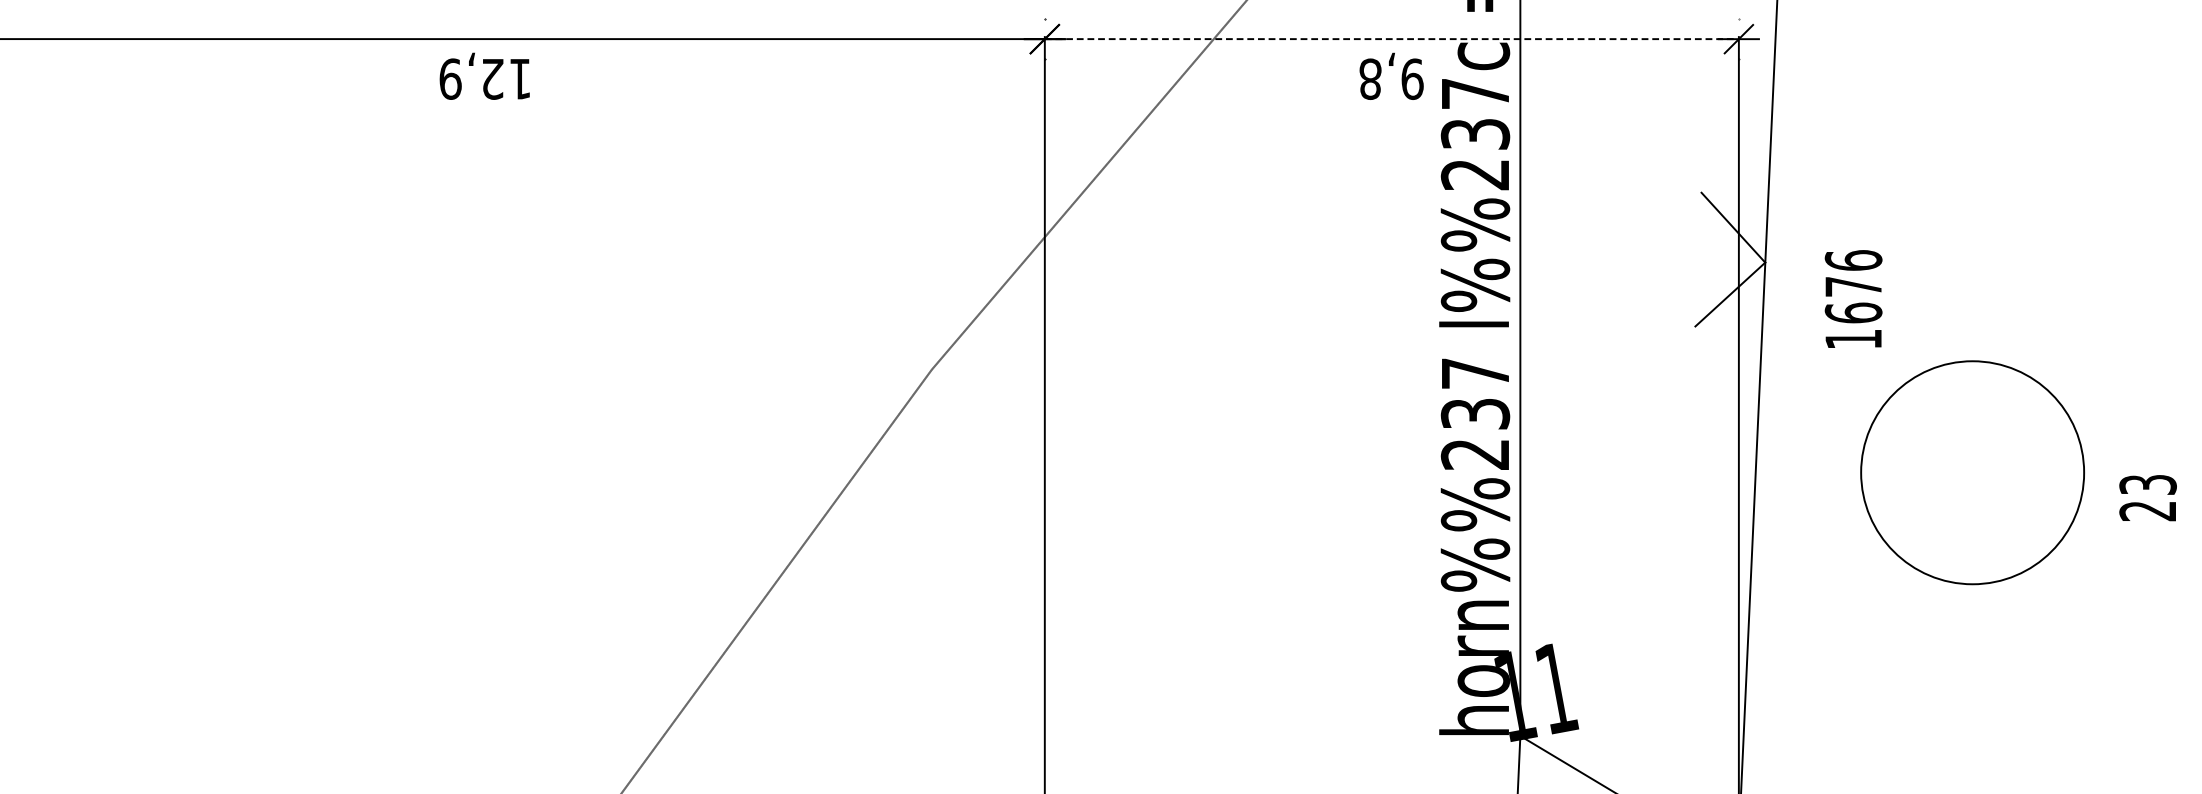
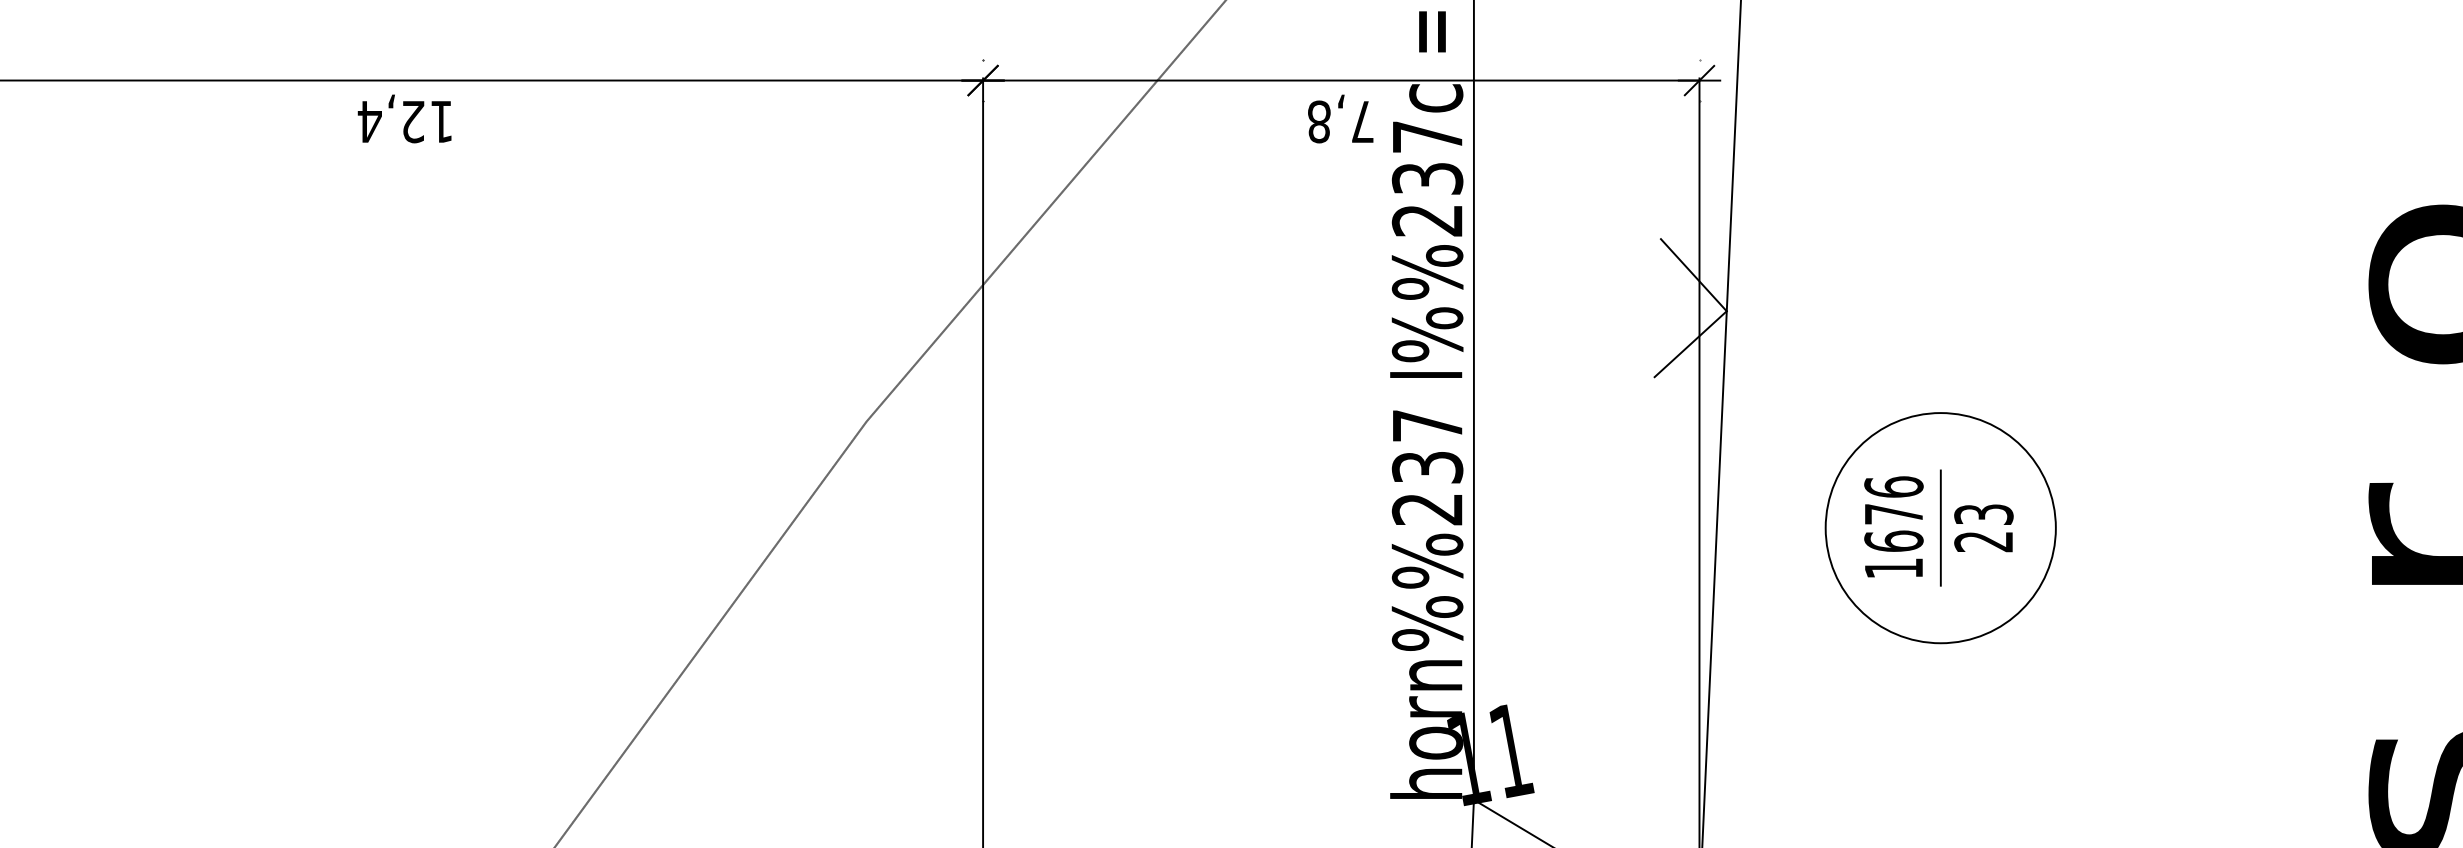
line: (1392, 39) -> (1341, 80), dashed -> solid
text: (450, 78) -> (369, 121), 12,9 -> 12,4
text: (1412, 78) -> (1362, 121), 9,8 -> 7,8
text: (1853, 298) -> (1893, 526), moved
line: (1972, 472) -> (1940, 527), added
text: (2147, 498) -> (1983, 528), moved

